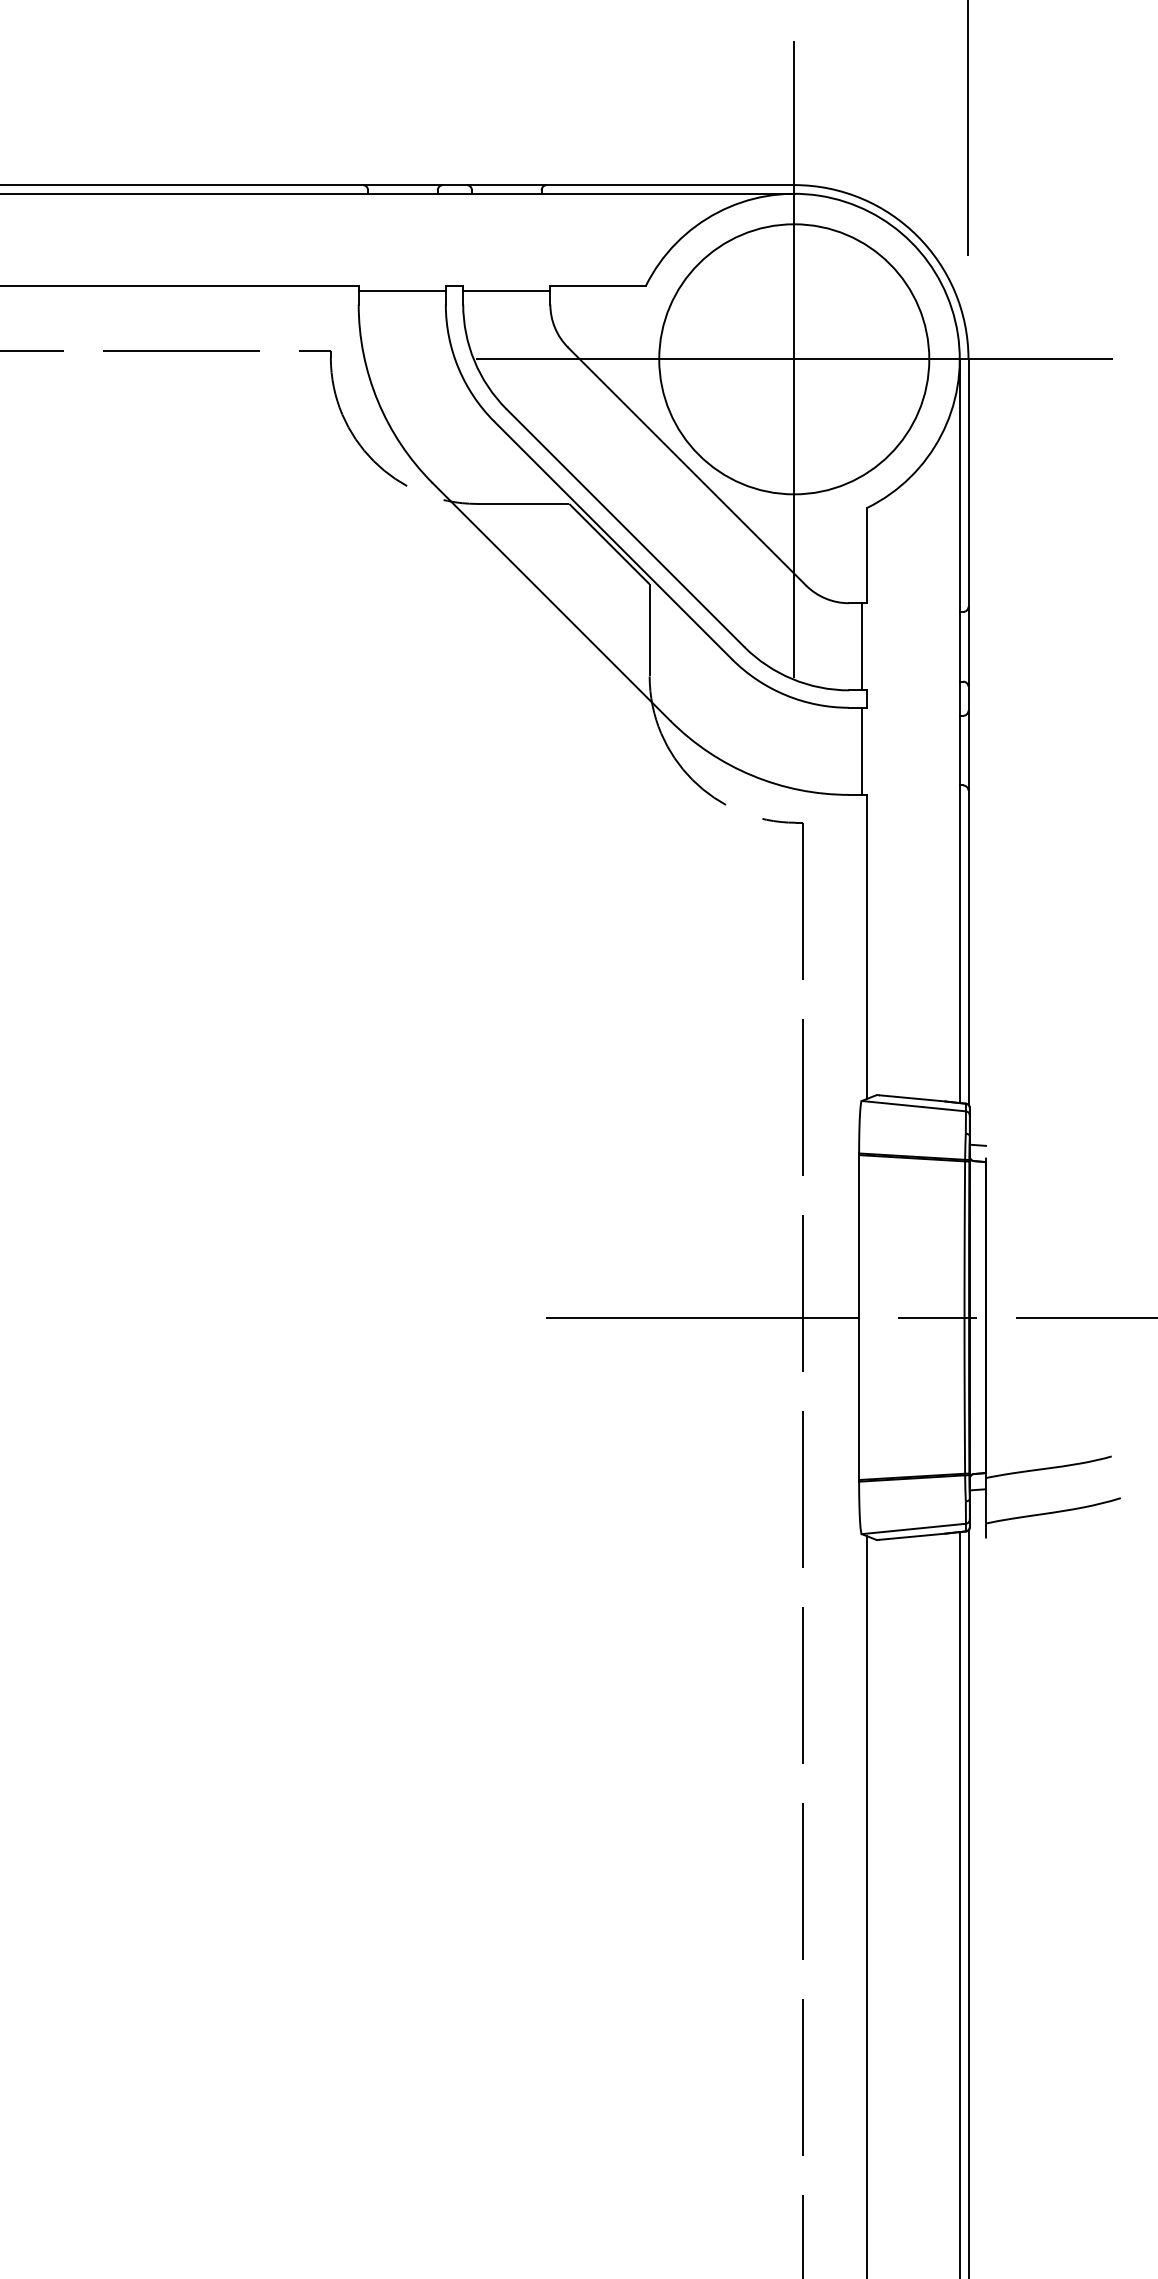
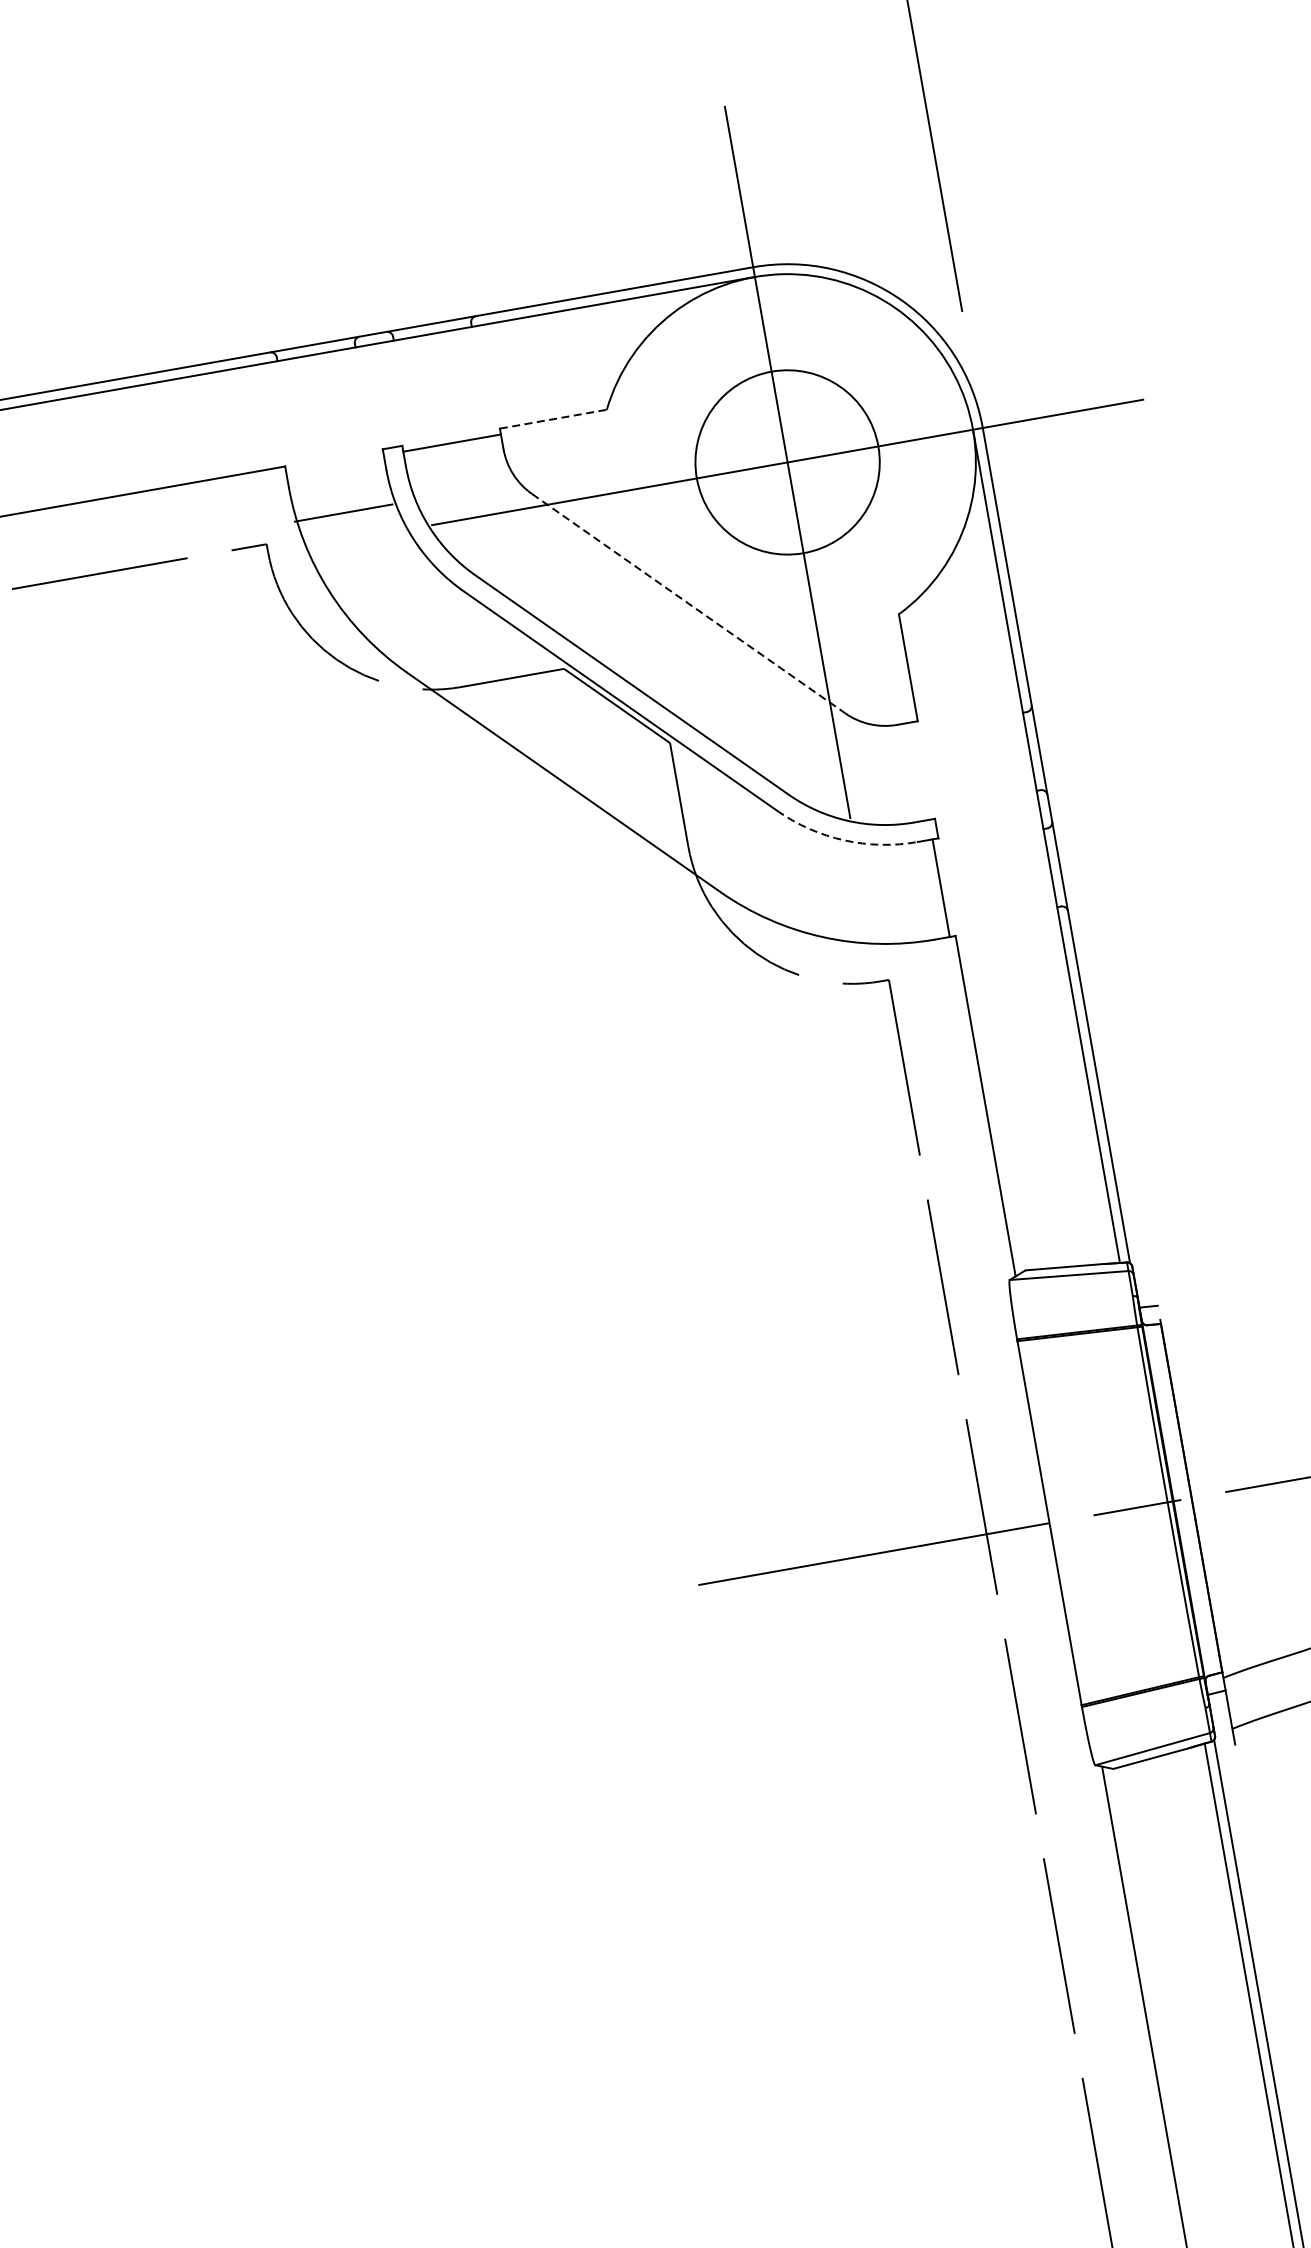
line: (598, 286) -> (553, 419), solid -> dashed
line: (401, 291) -> (342, 513), moved
circle: (794, 359) -> (787, 462), size x0.6
line: (687, 466) -> (689, 603), solid -> dashed
line: (862, 646) -> (920, 770), removed
arc: (785, 695) -> (844, 840), solid -> dashed

